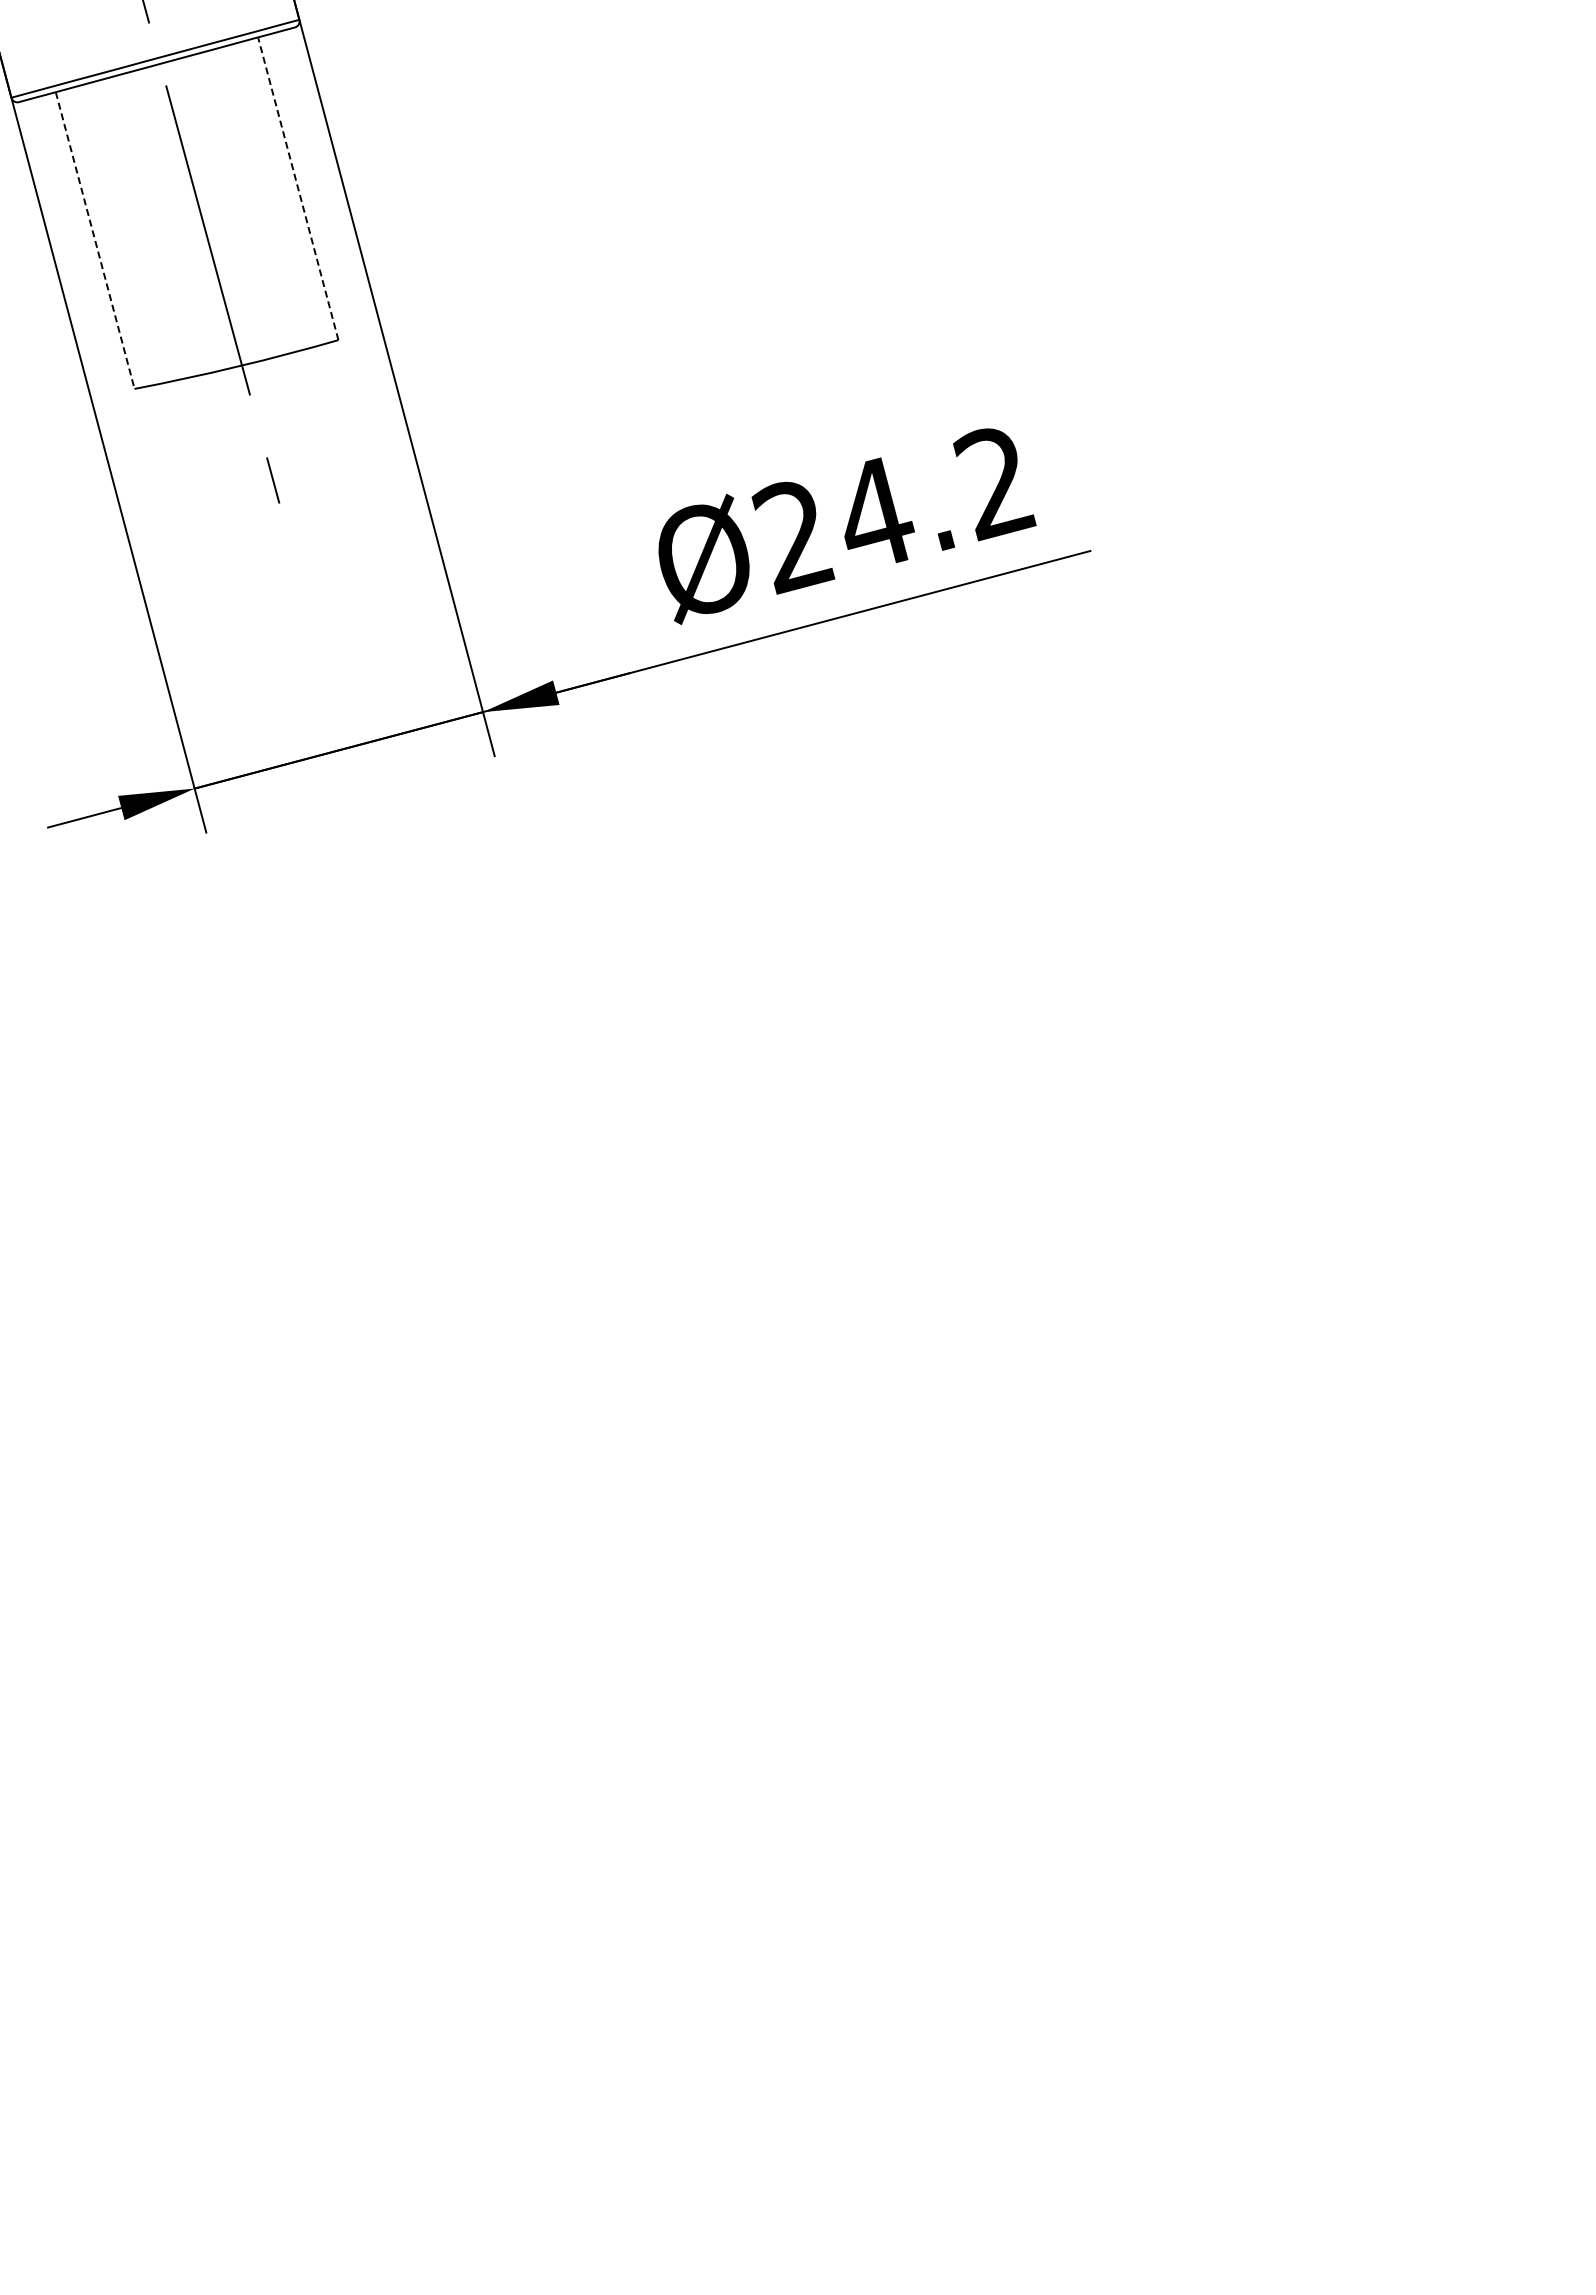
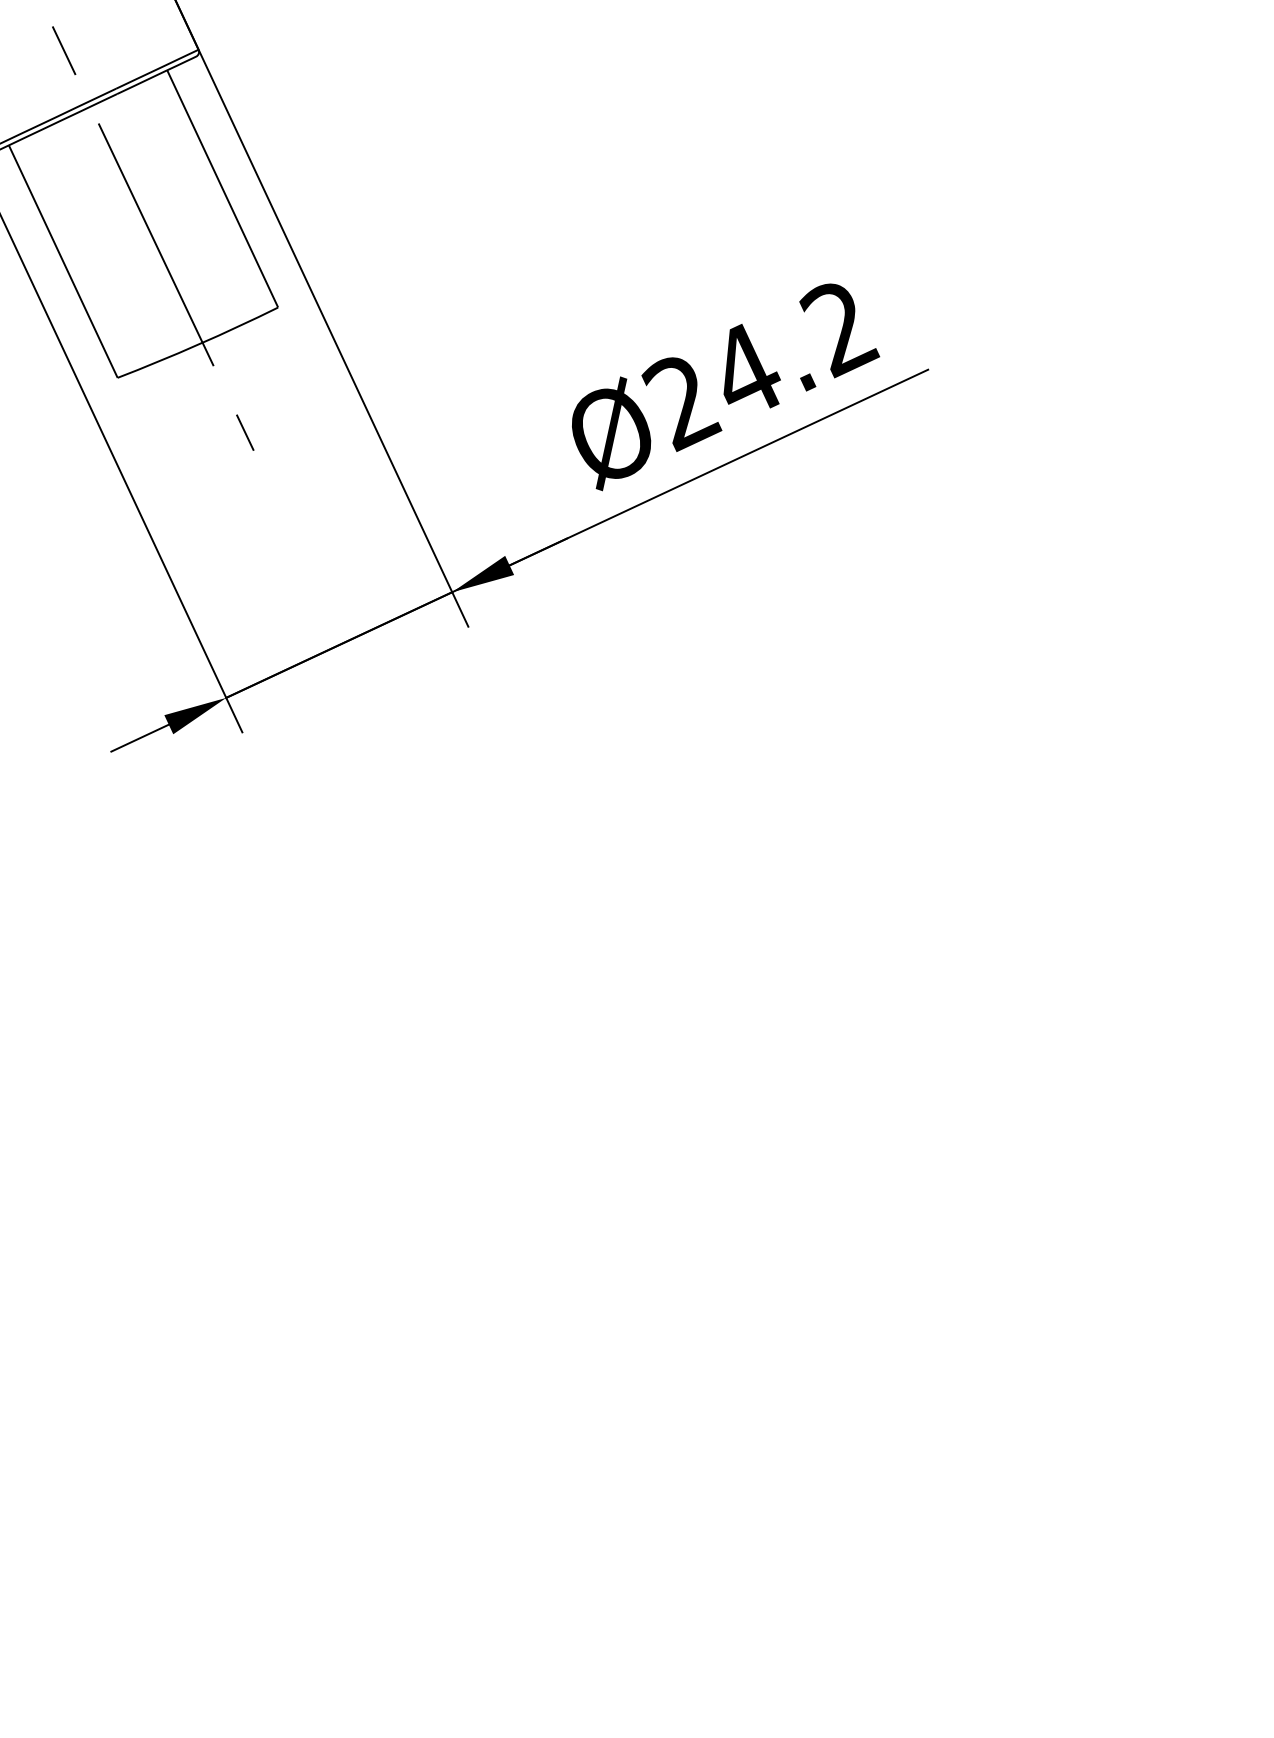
line: (298, 188) -> (222, 188), dashed -> solid
line: (95, 240) -> (63, 261), dashed -> solid

